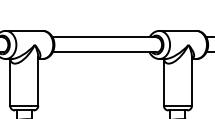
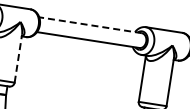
line: (104, 37) -> (90, 25), solid -> dashed
line: (38, 81) -> (18, 58), solid -> dashed

